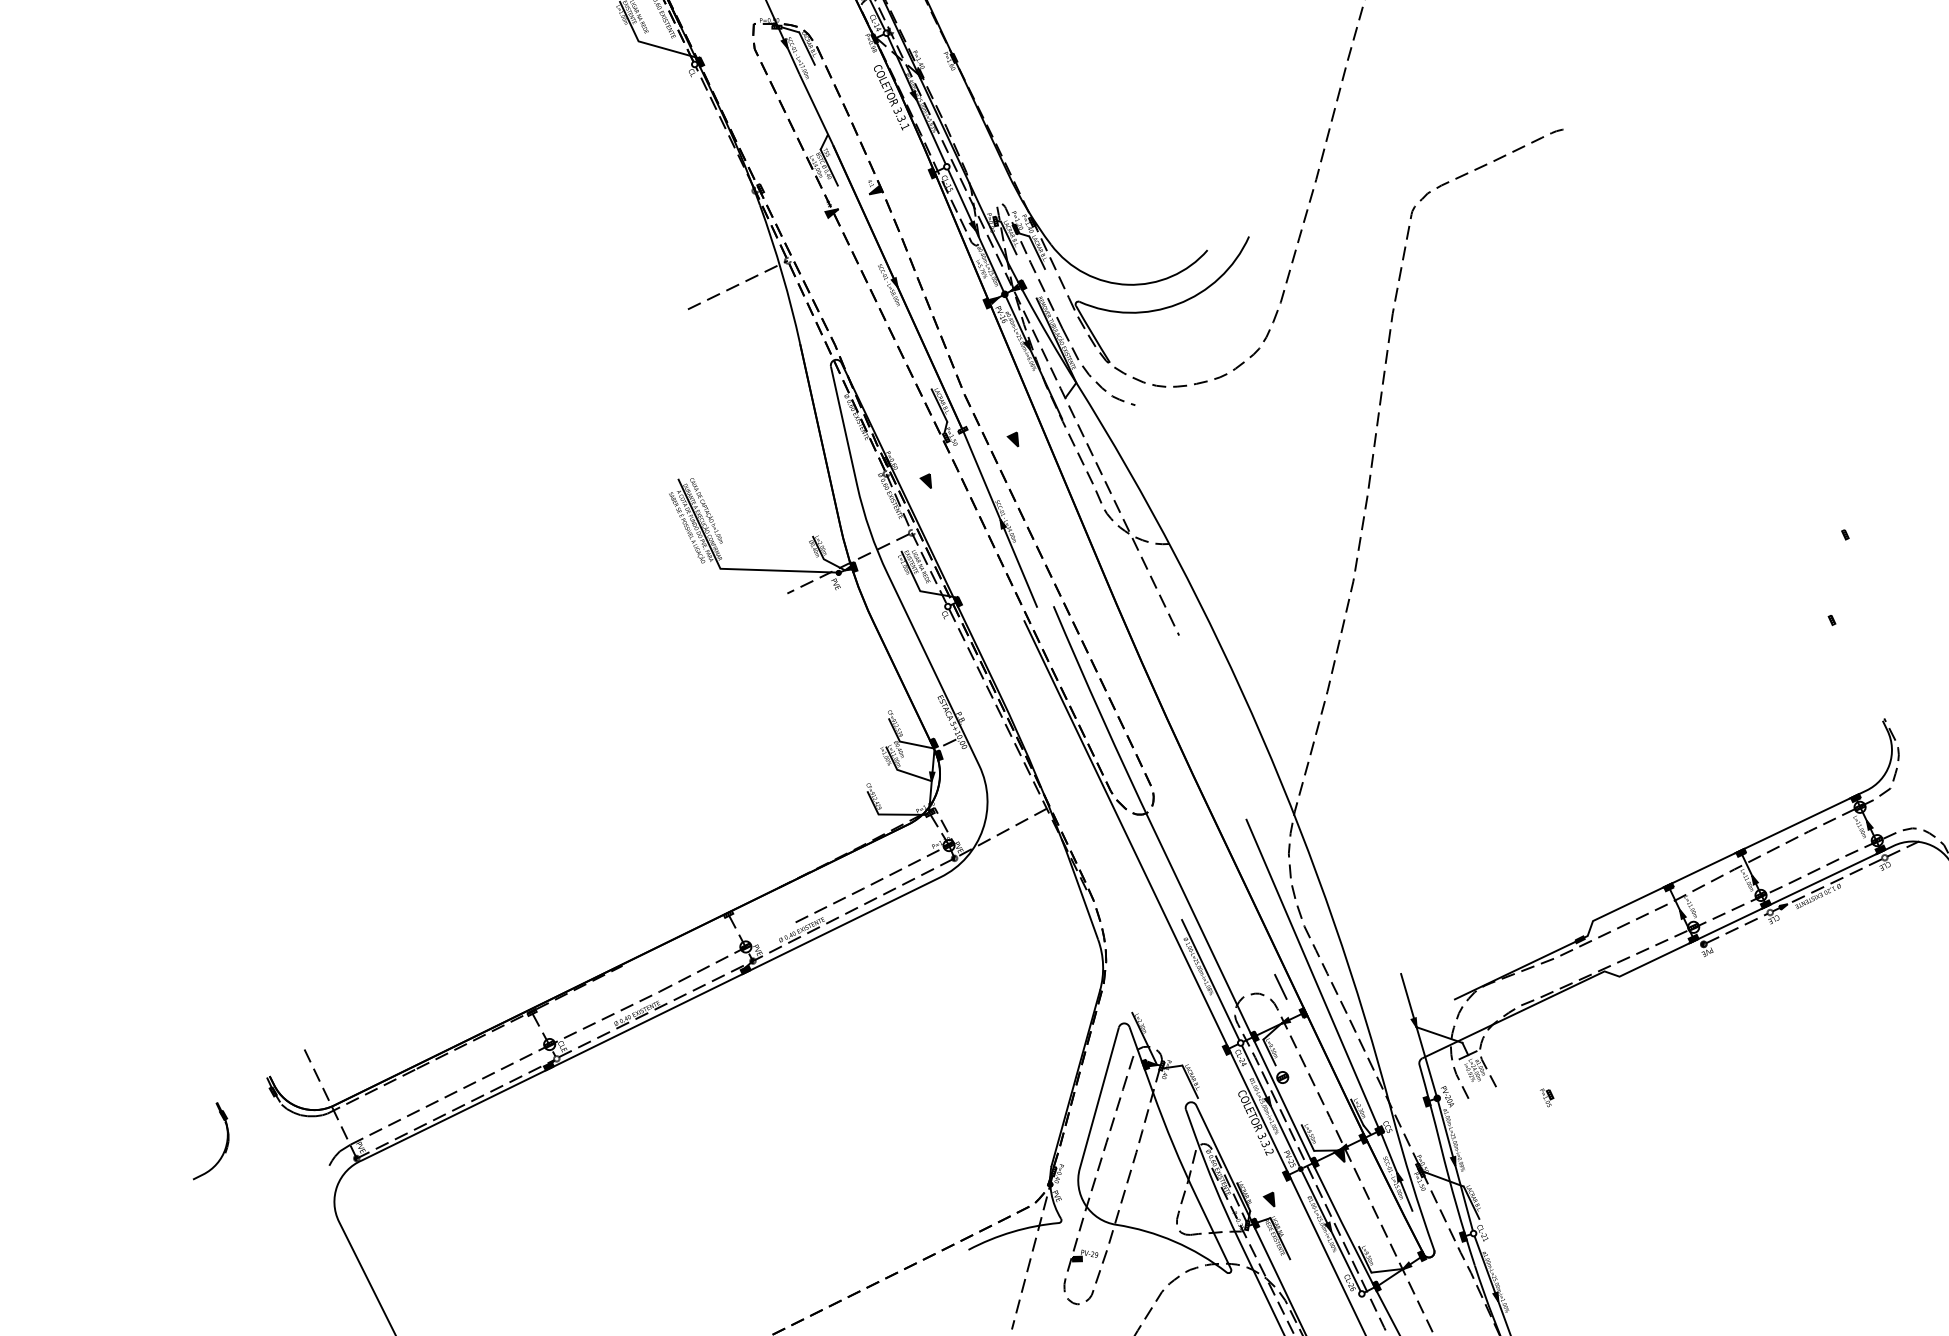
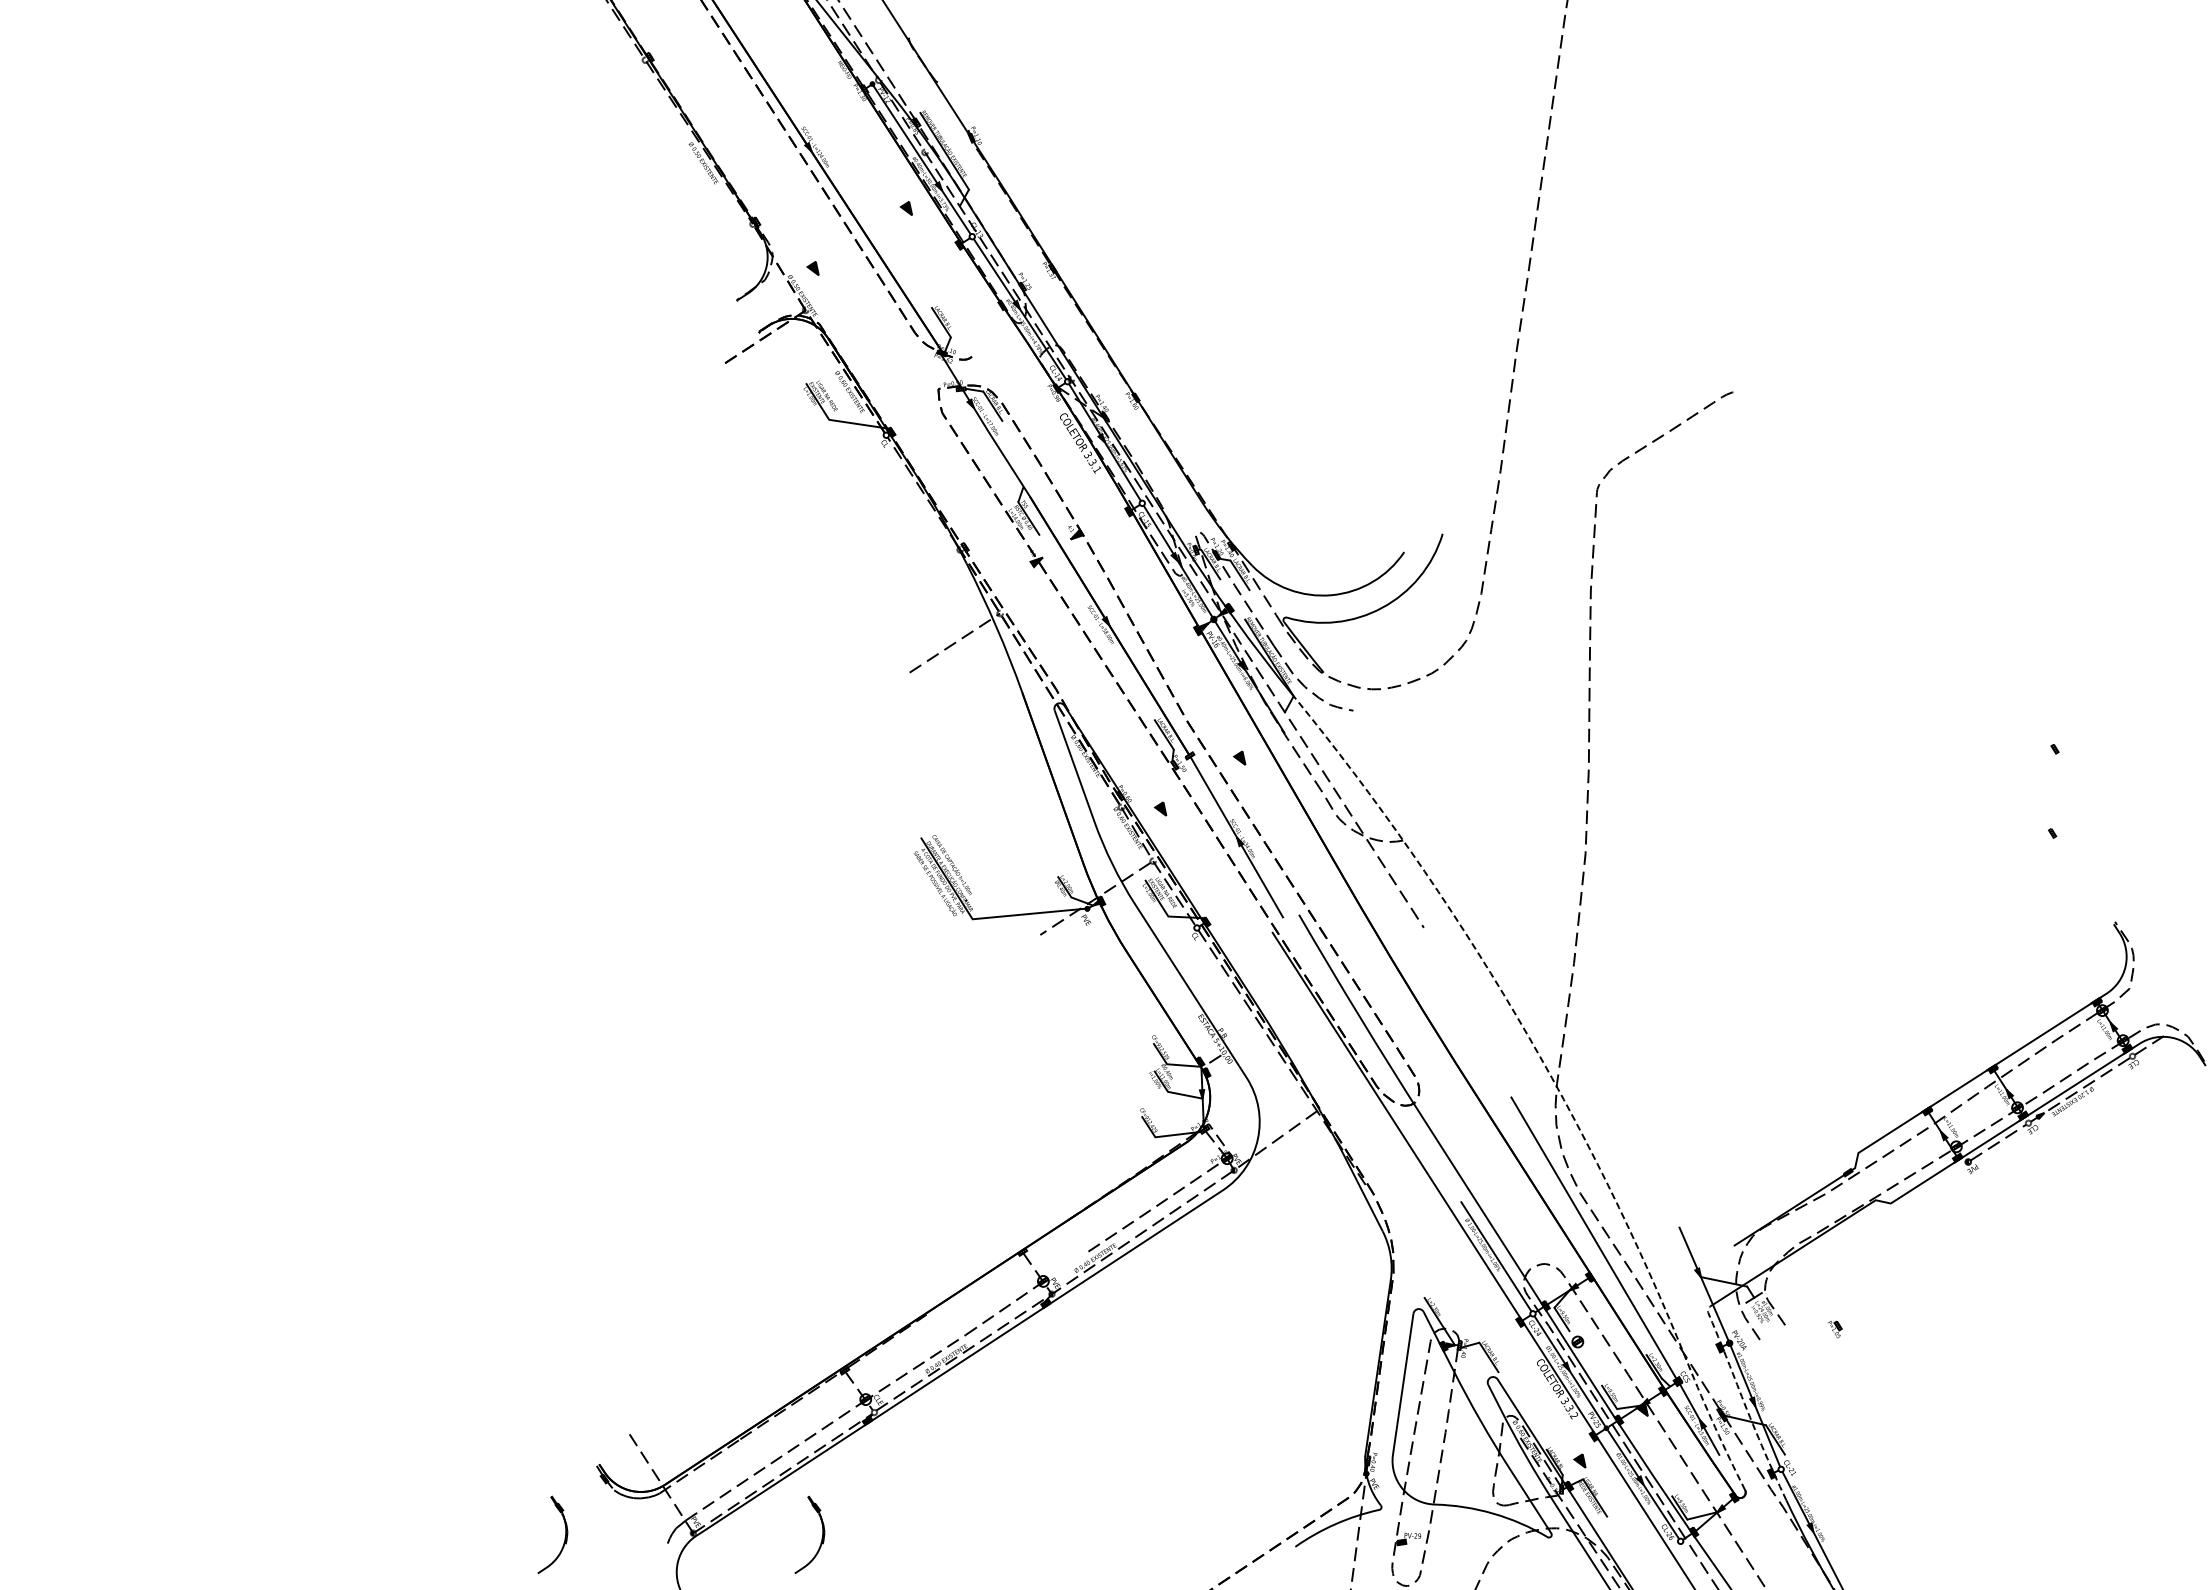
line: (1289, 802) -> (1550, 1075), solid -> dashed
line: (1280, 986) -> (1564, 1254), removed
line: (1443, 1159) -> (1743, 1401), solid -> dashed
part: (486, 1179) -> (821, 1537), added

